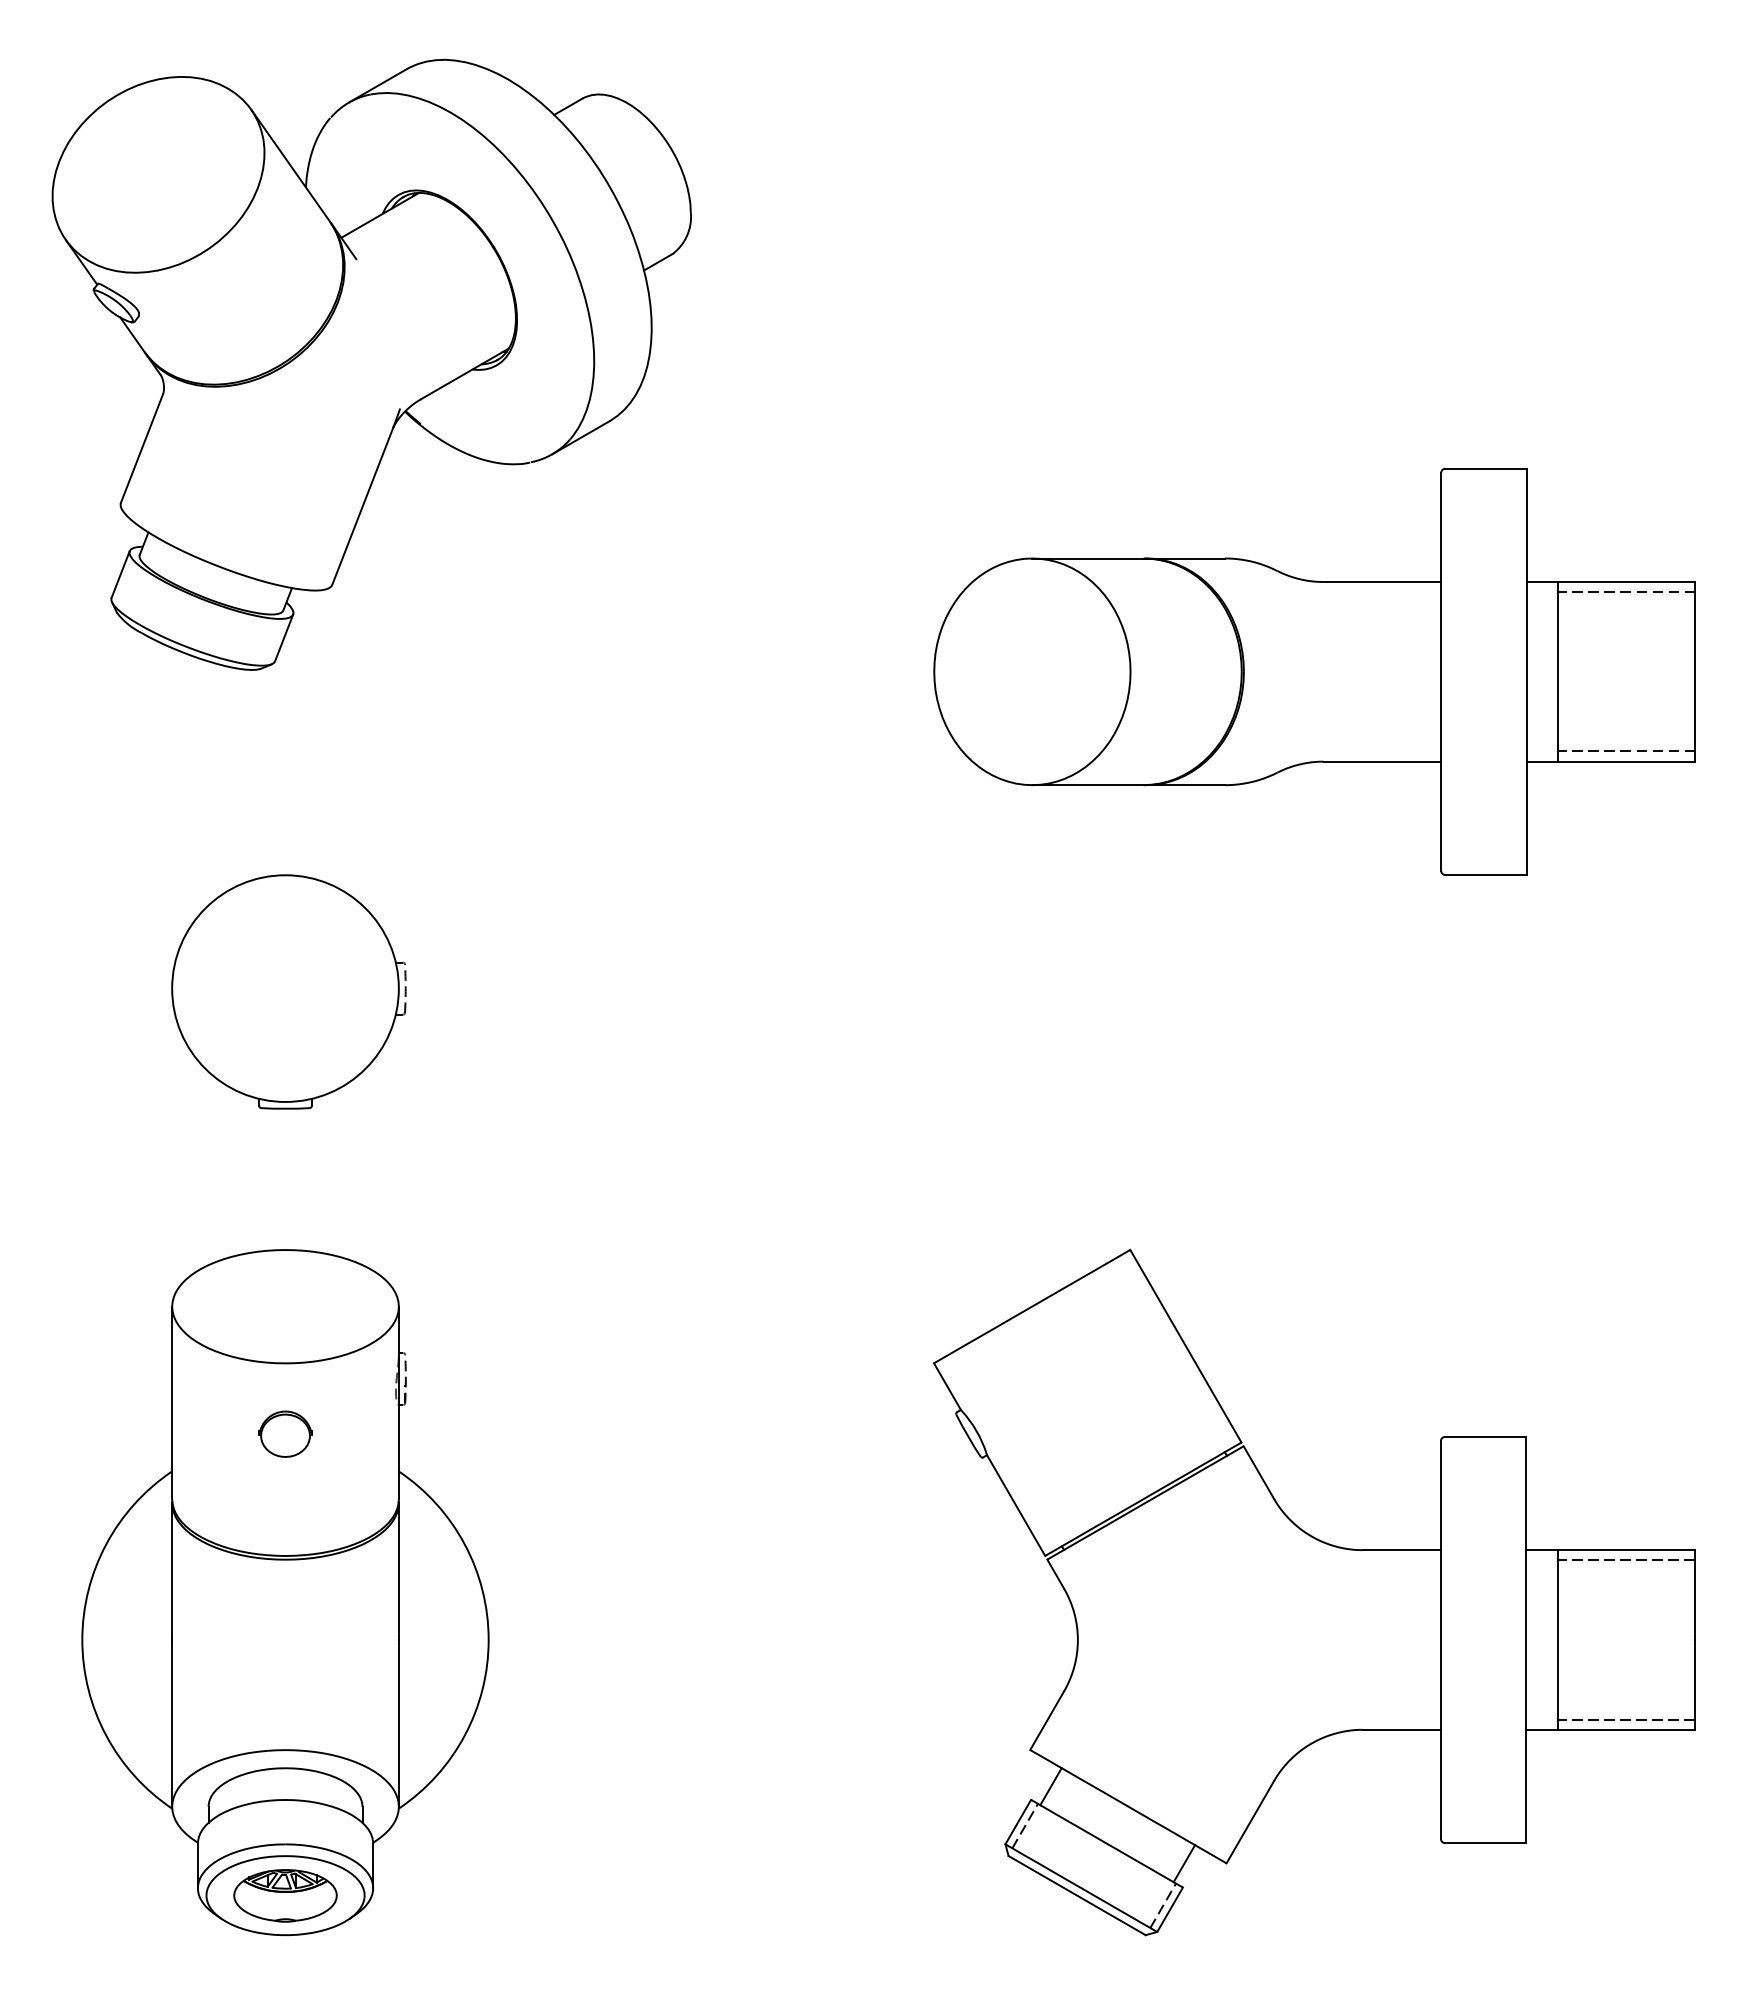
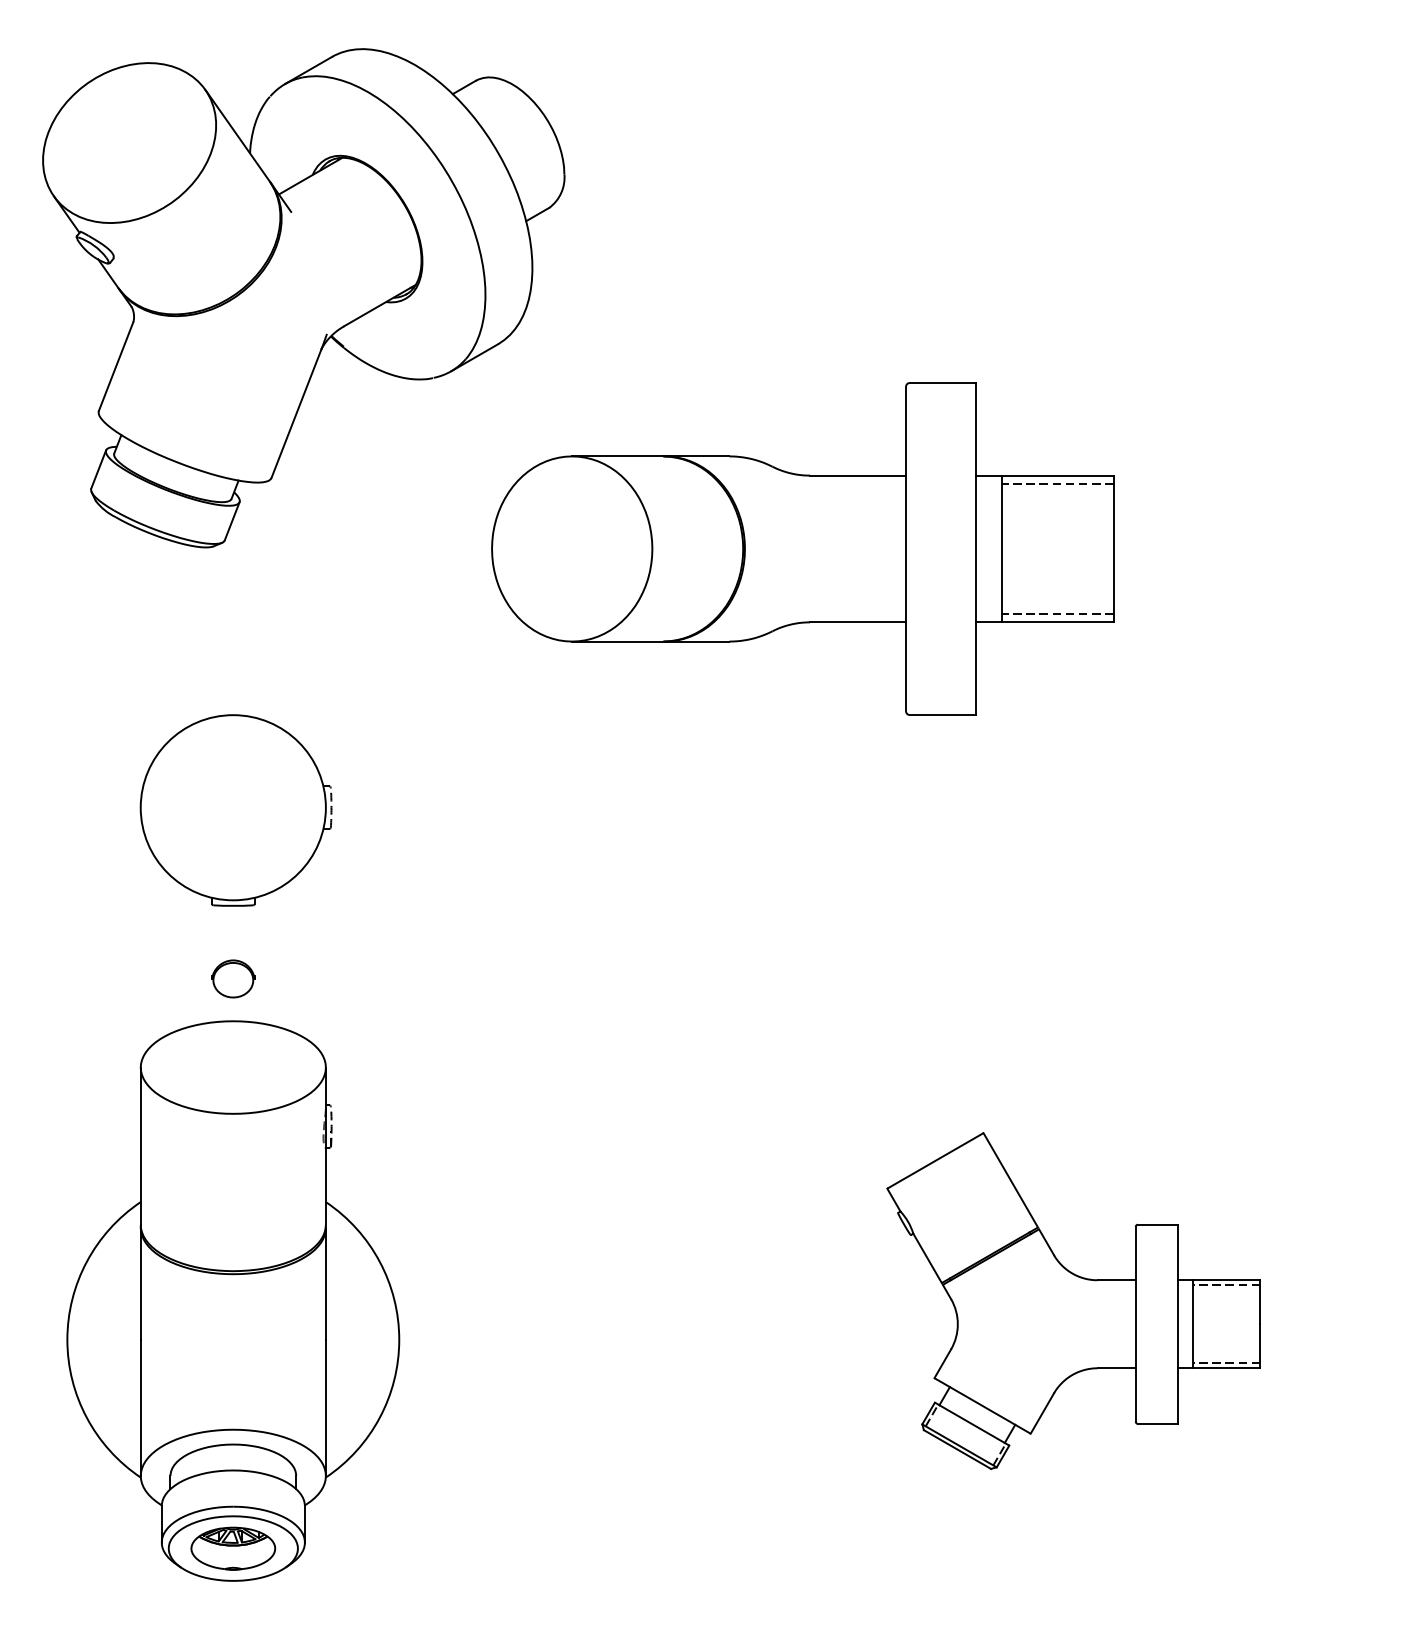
part: (1314, 671) -> (802, 548), moved
part: (285, 1433) -> (233, 978), moved
part: (1314, 1592) -> (1073, 1300), size x0.6

